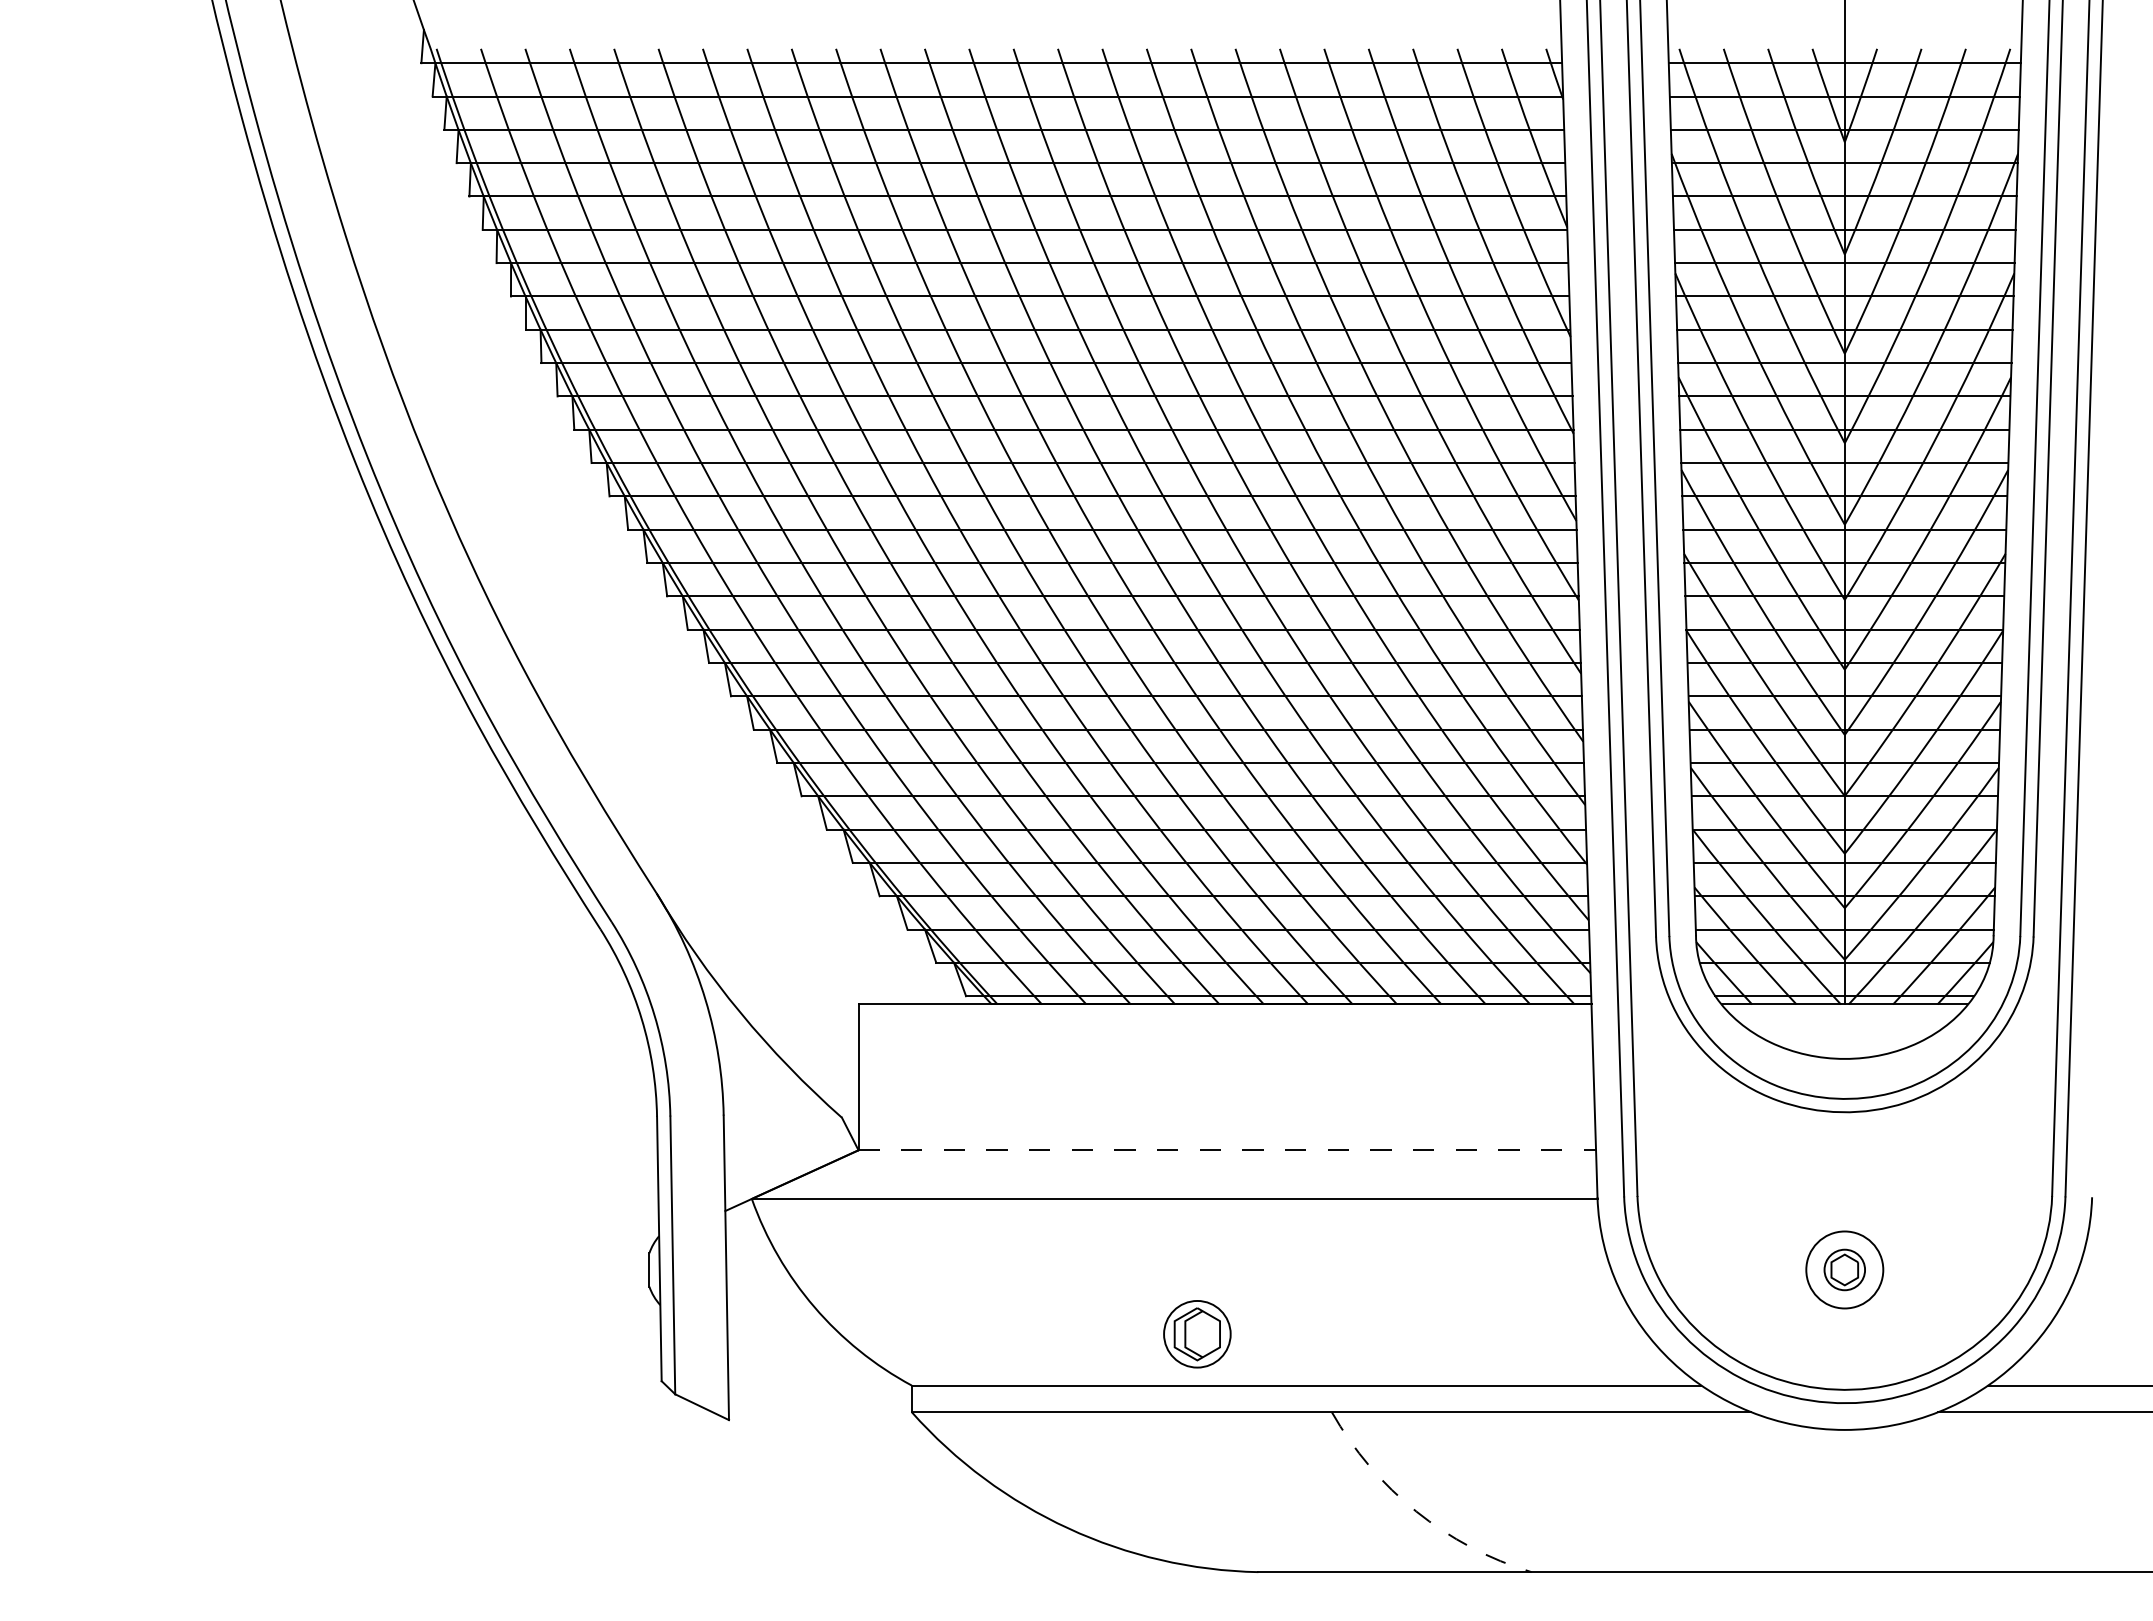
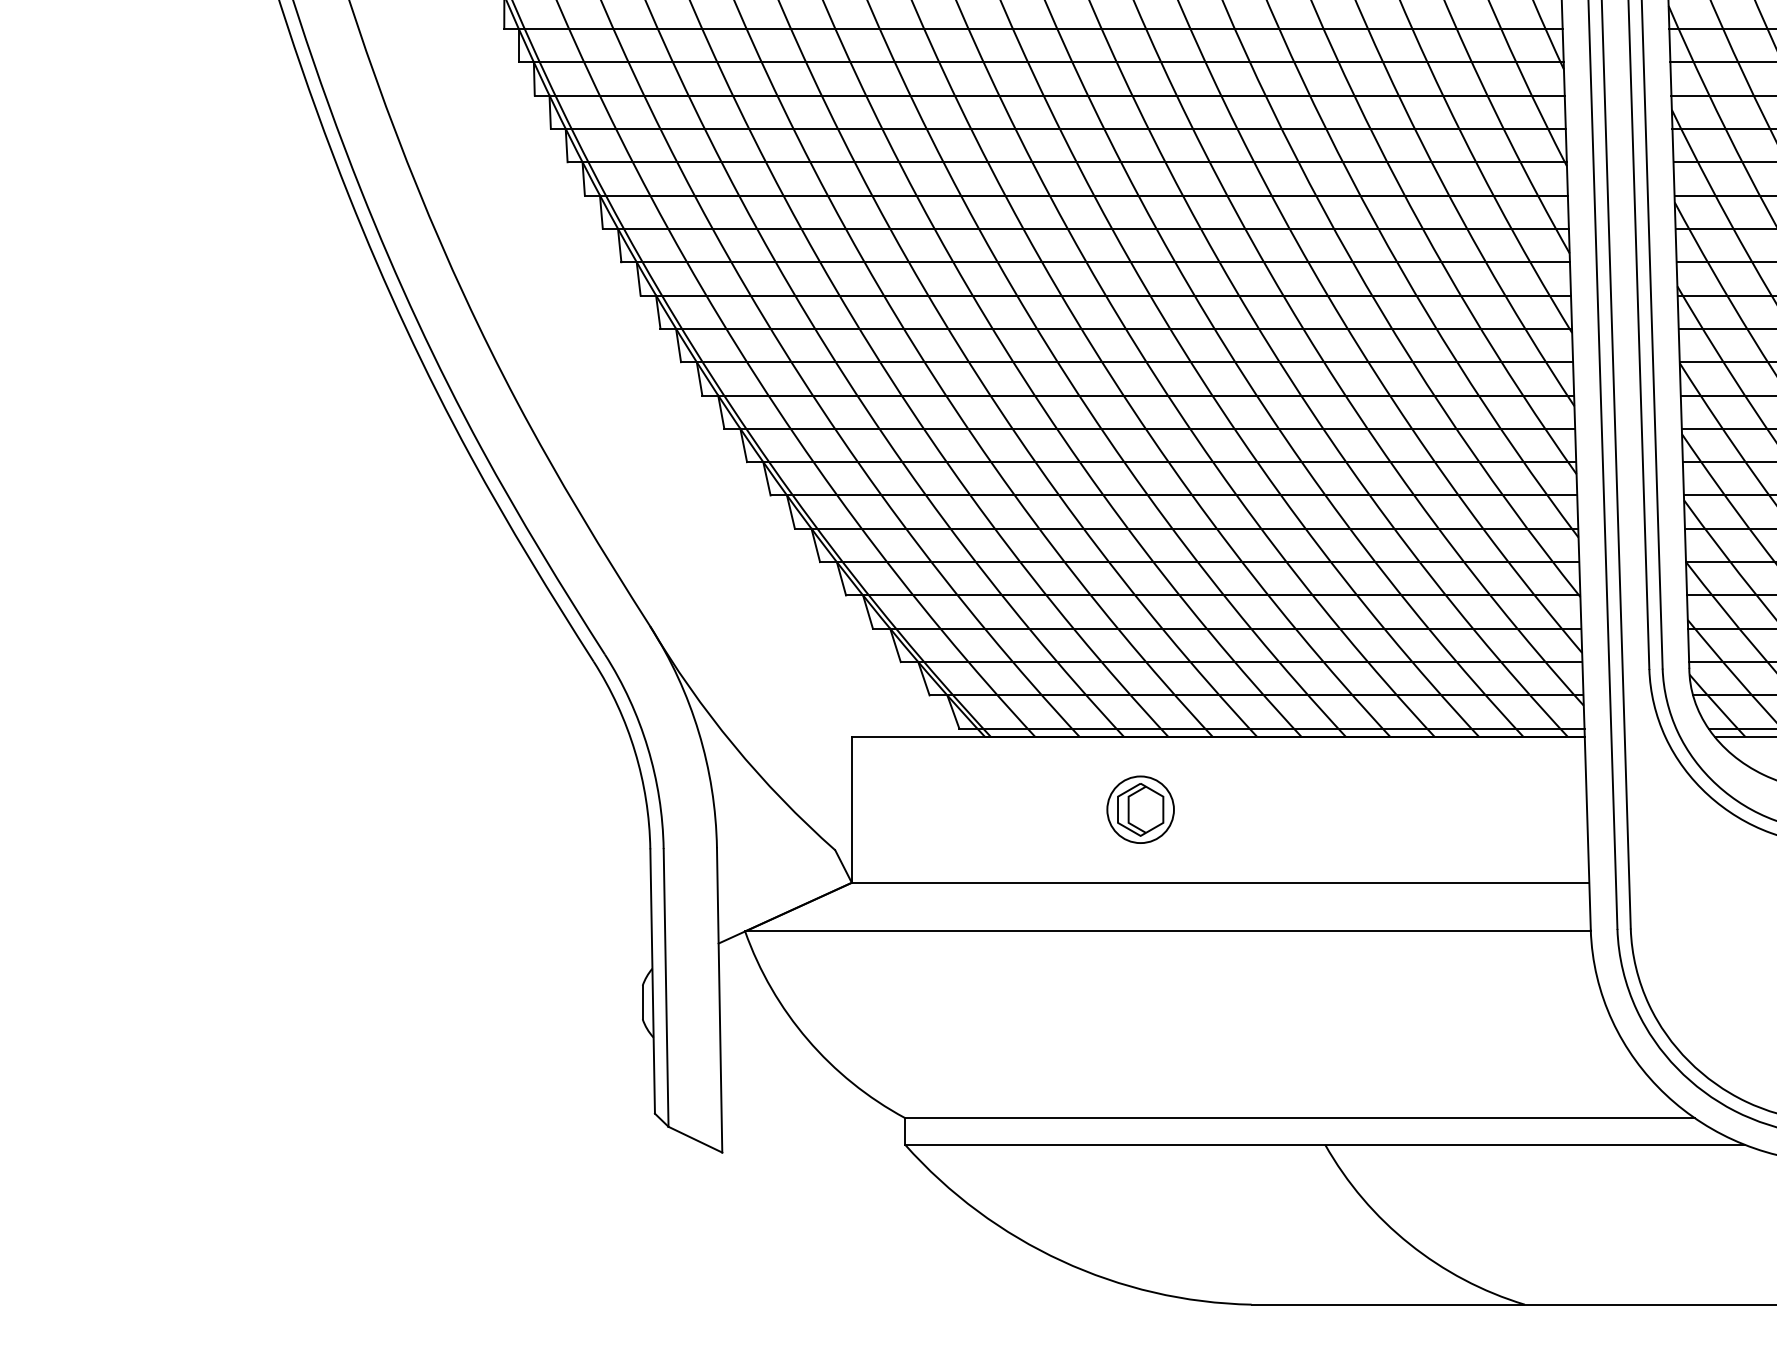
line: (1227, 1150) -> (1220, 883), dashed -> solid
part: (1197, 1334) -> (1140, 810), moved
arc: (1416, 1511) -> (1409, 1244), dashed -> solid

